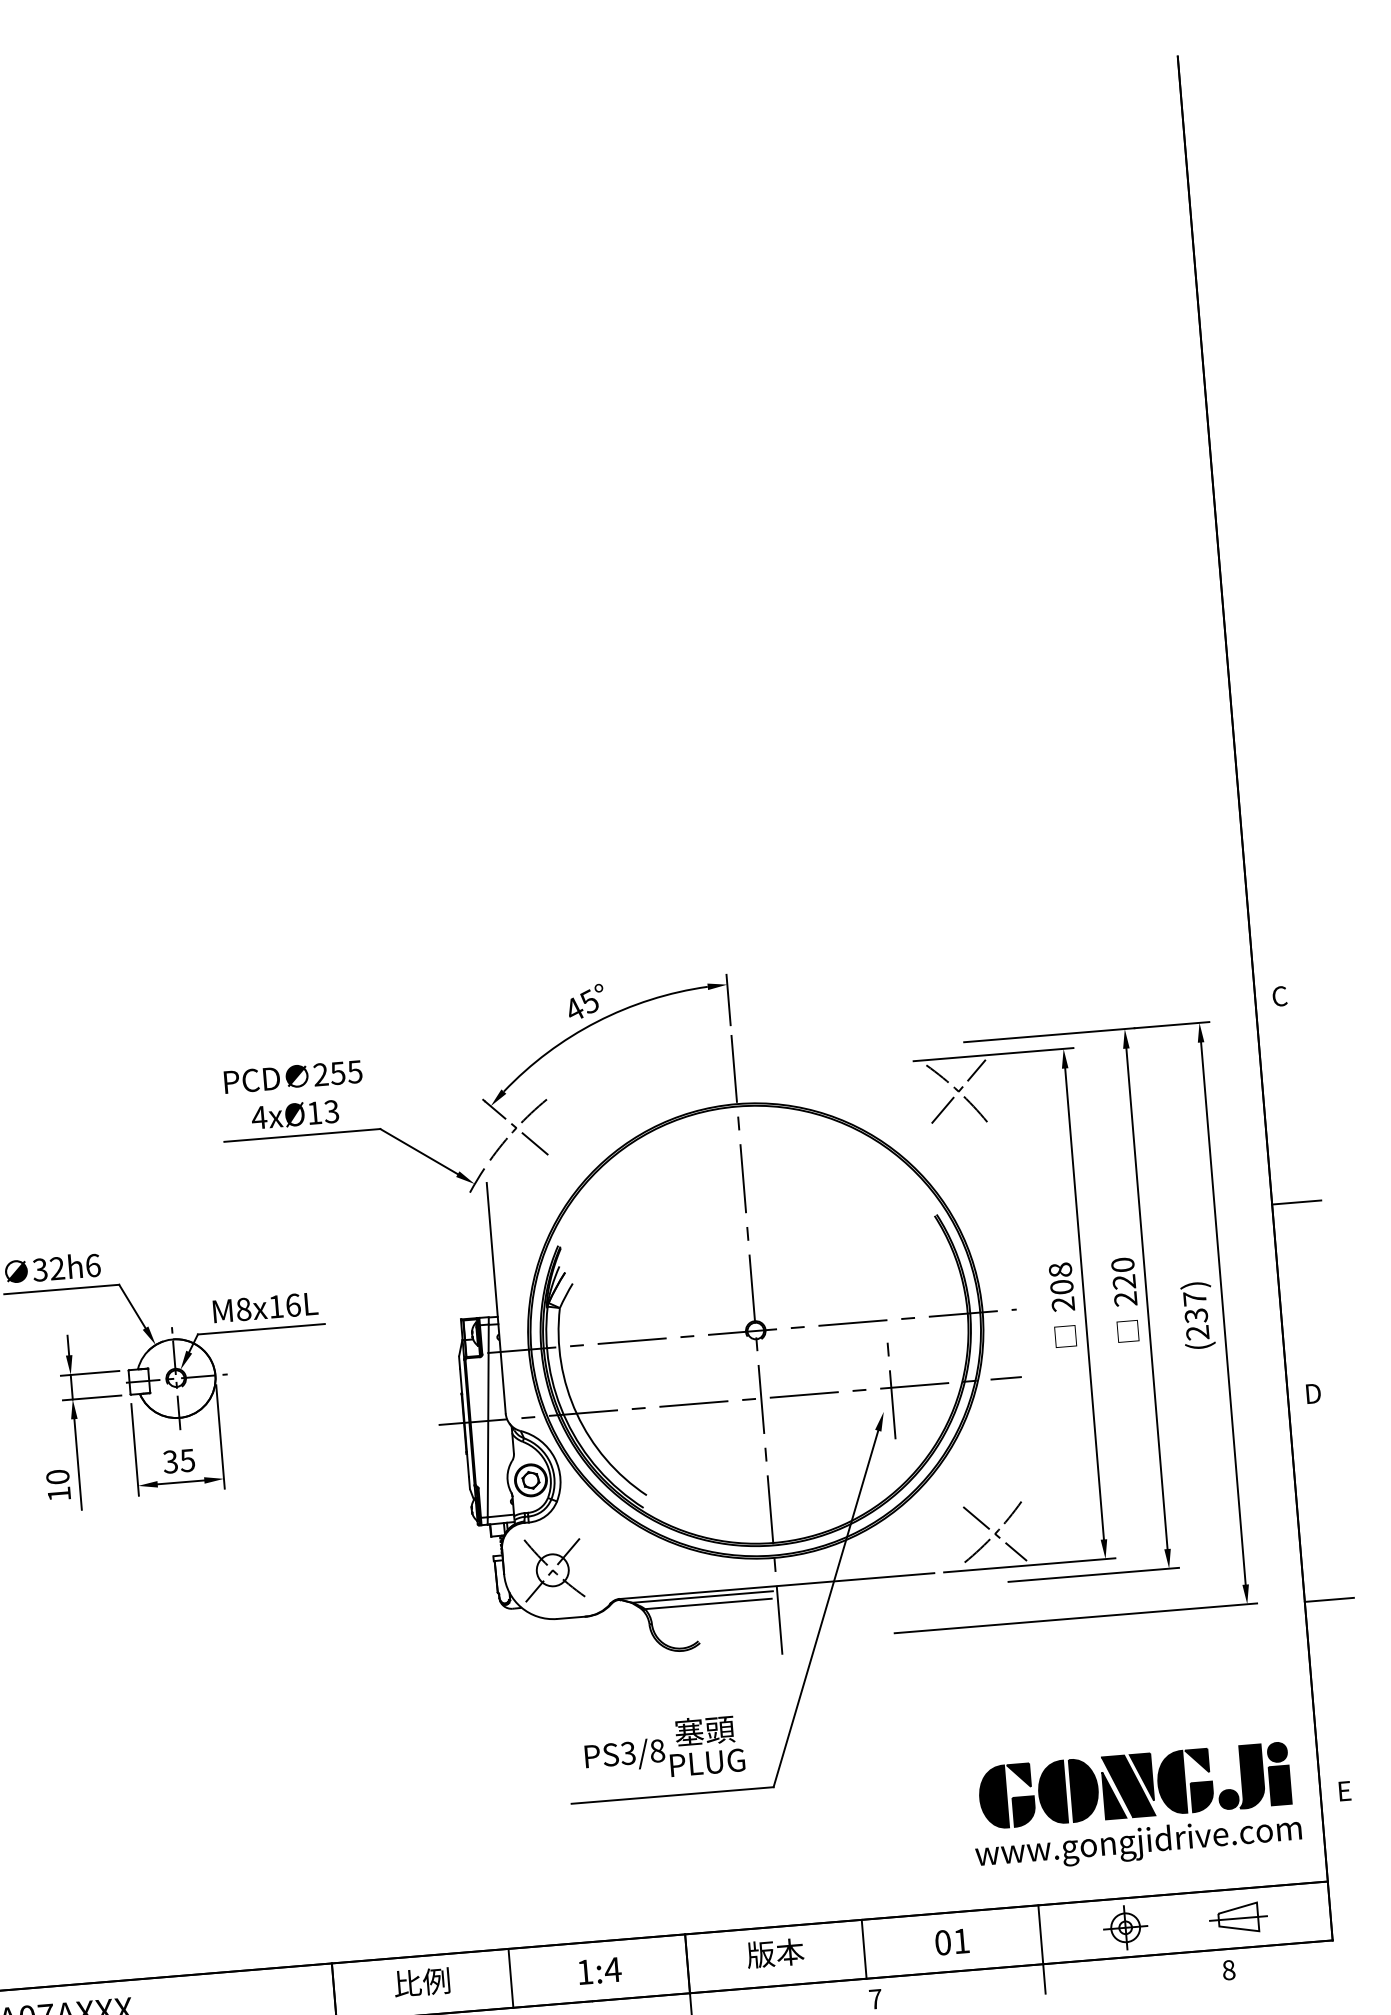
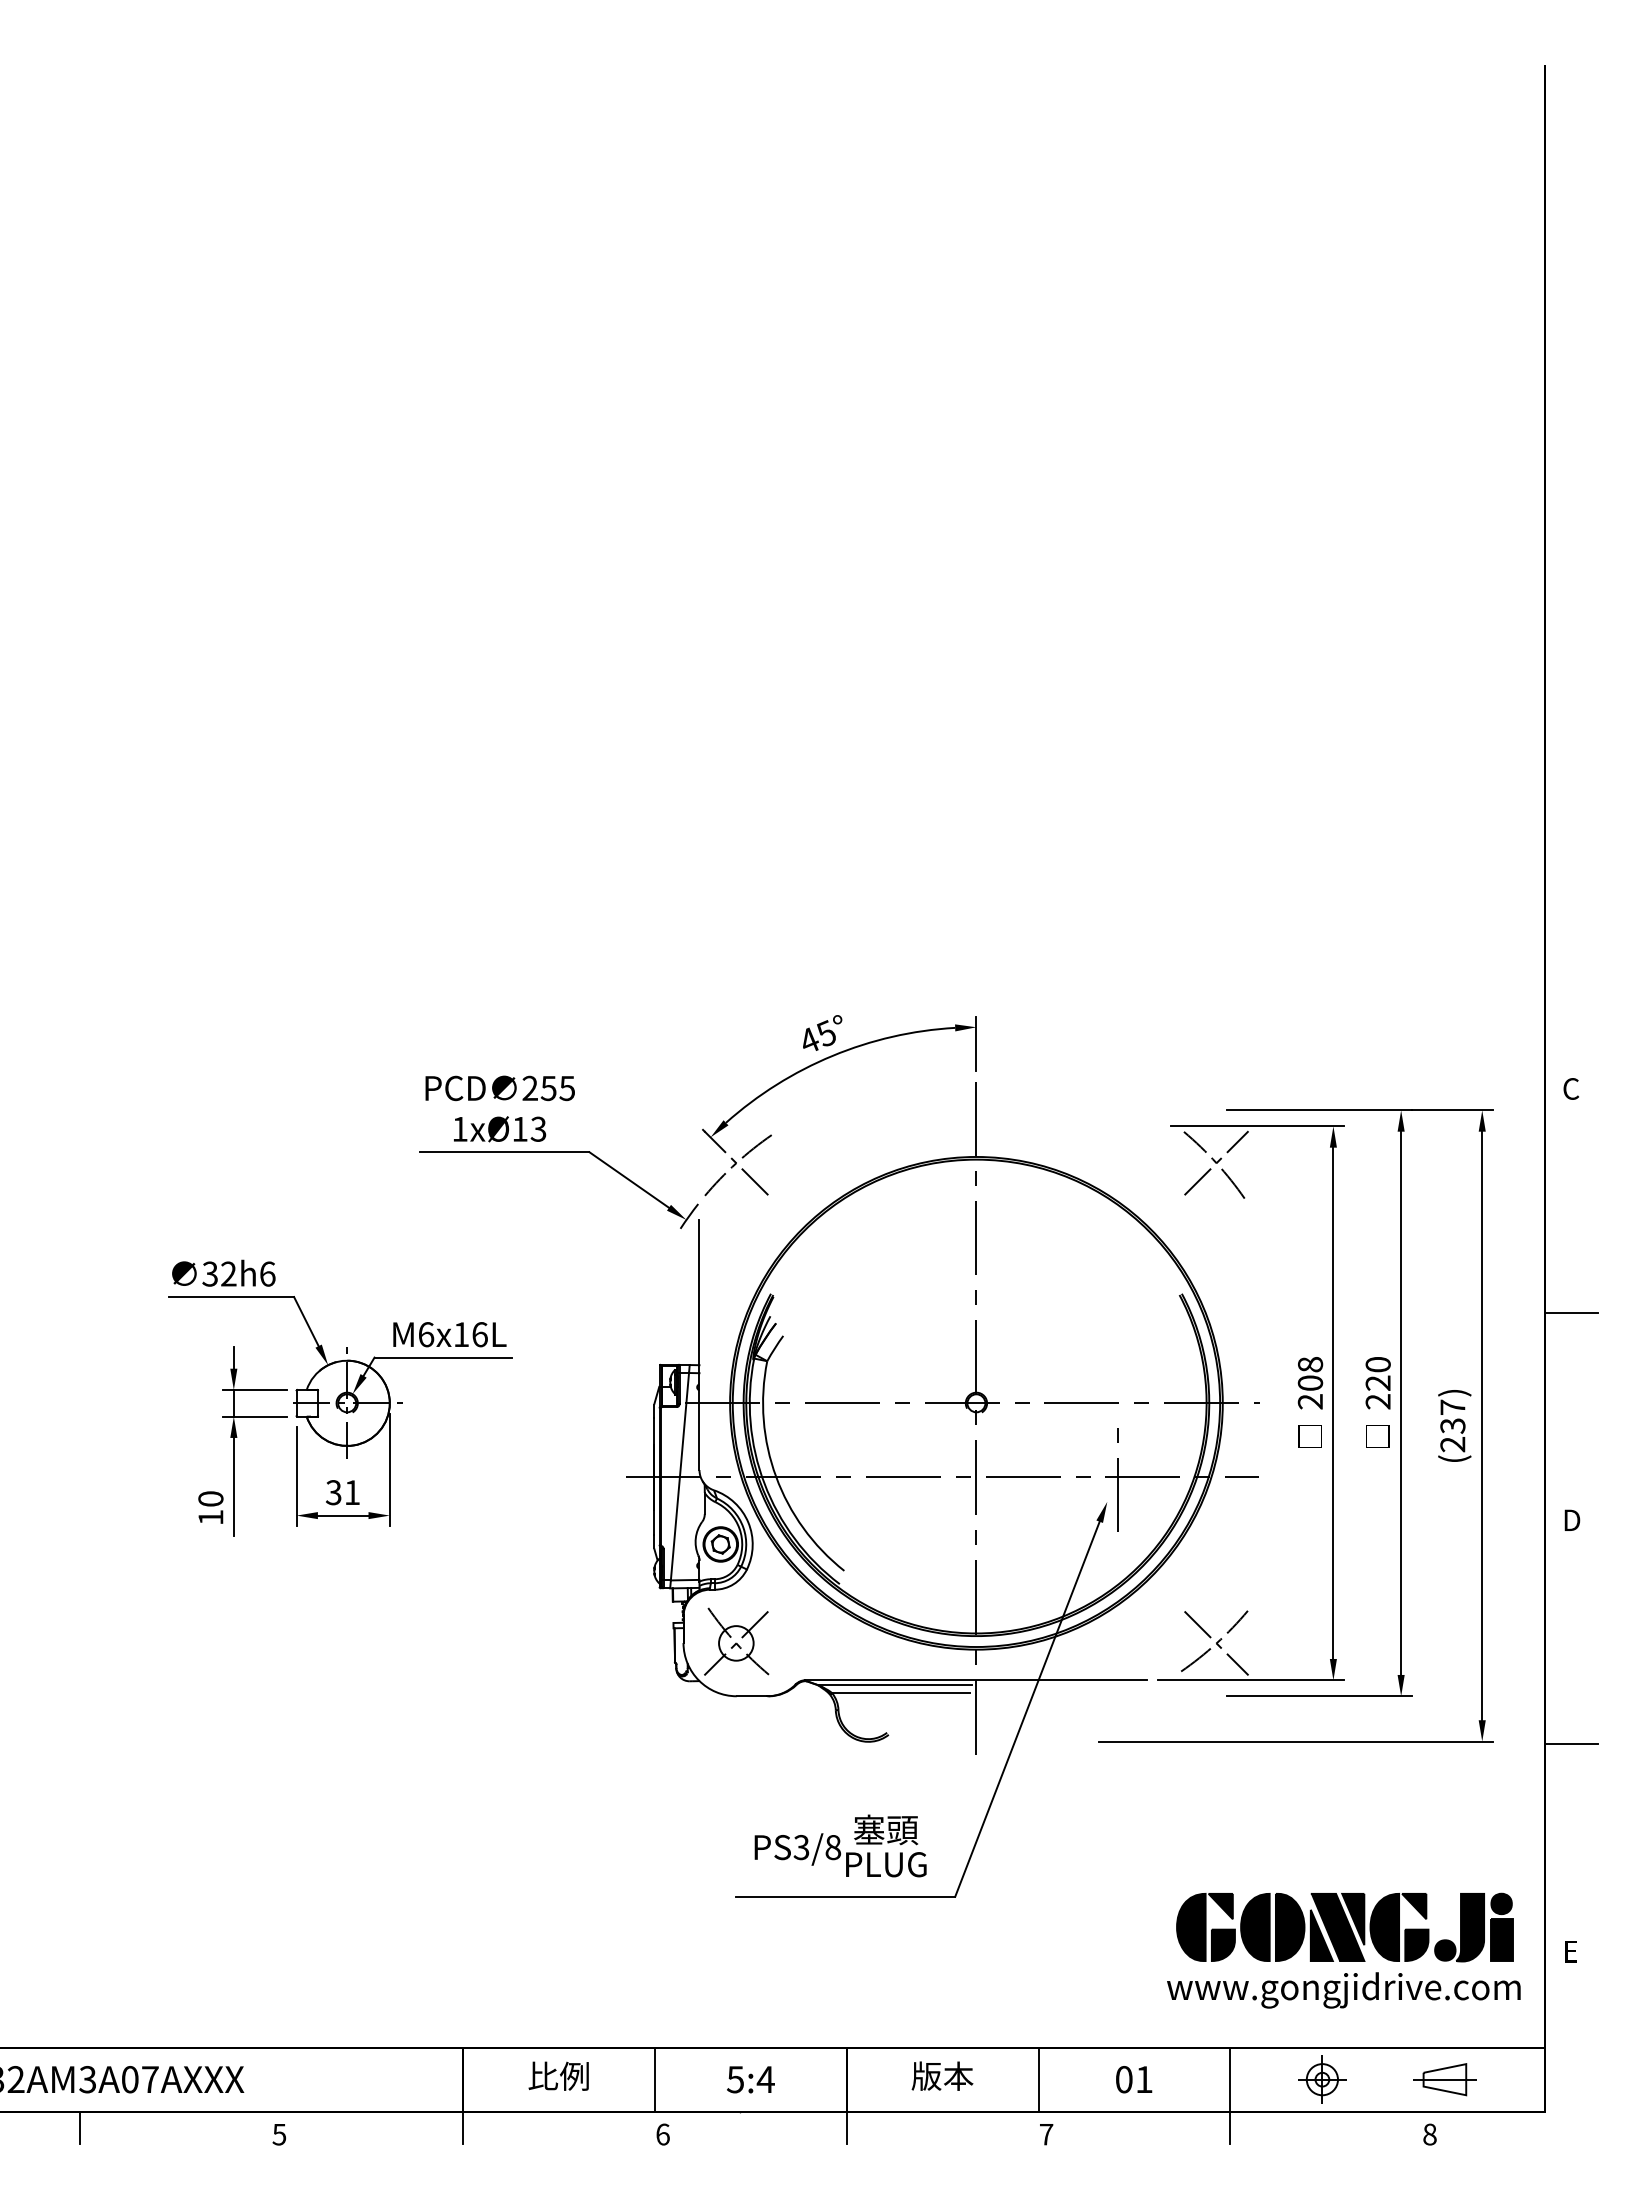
text: (258, 1117) -> (459, 1129), 4xØ13 -> 1xØ13
text: (244, 1309) -> (426, 1334), M8x16L -> M6x16L
text: (186, 1460) -> (351, 1492), 35 -> 31
text: (585, 1972) -> (735, 2079), 1:4 -> 5:4

